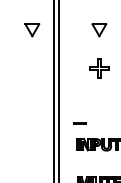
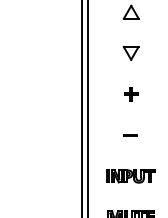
part: (31, 29) -> (58, 52), removed
part: (99, 68) -> (131, 94), size x0.62
line: (80, 123) -> (130, 135), moved

